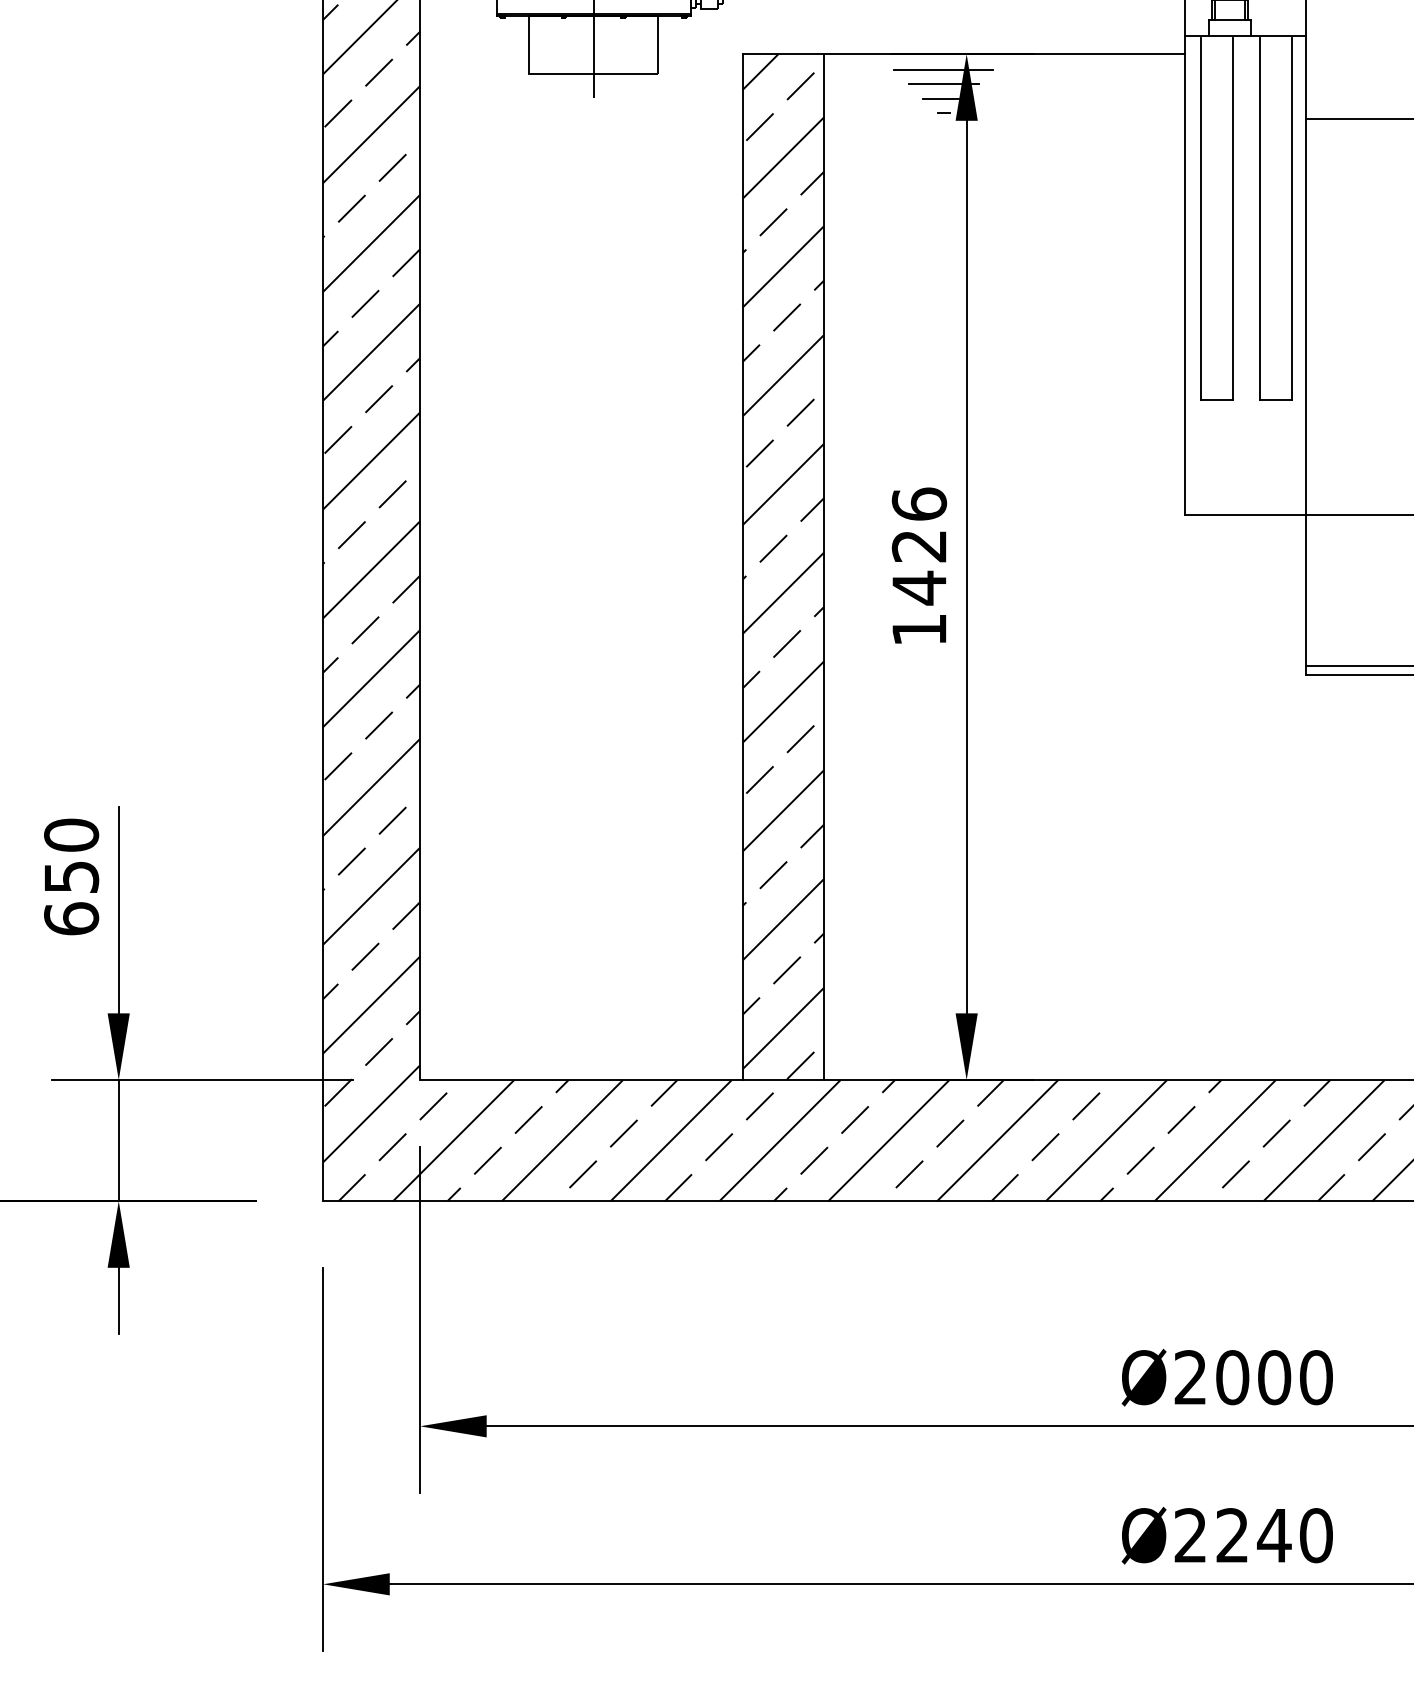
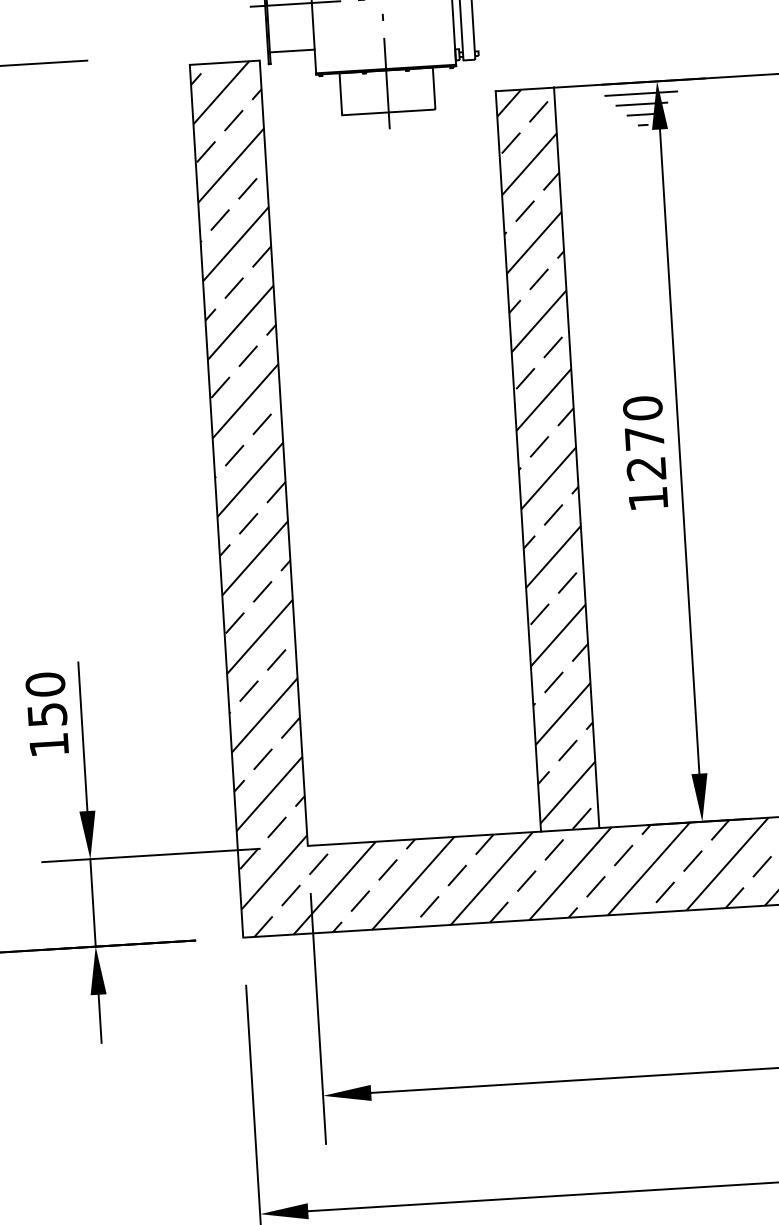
text: (918, 546) -> (644, 438), 1426 -> 1270
text: (71, 918) -> (49, 744), 650 -> 150

